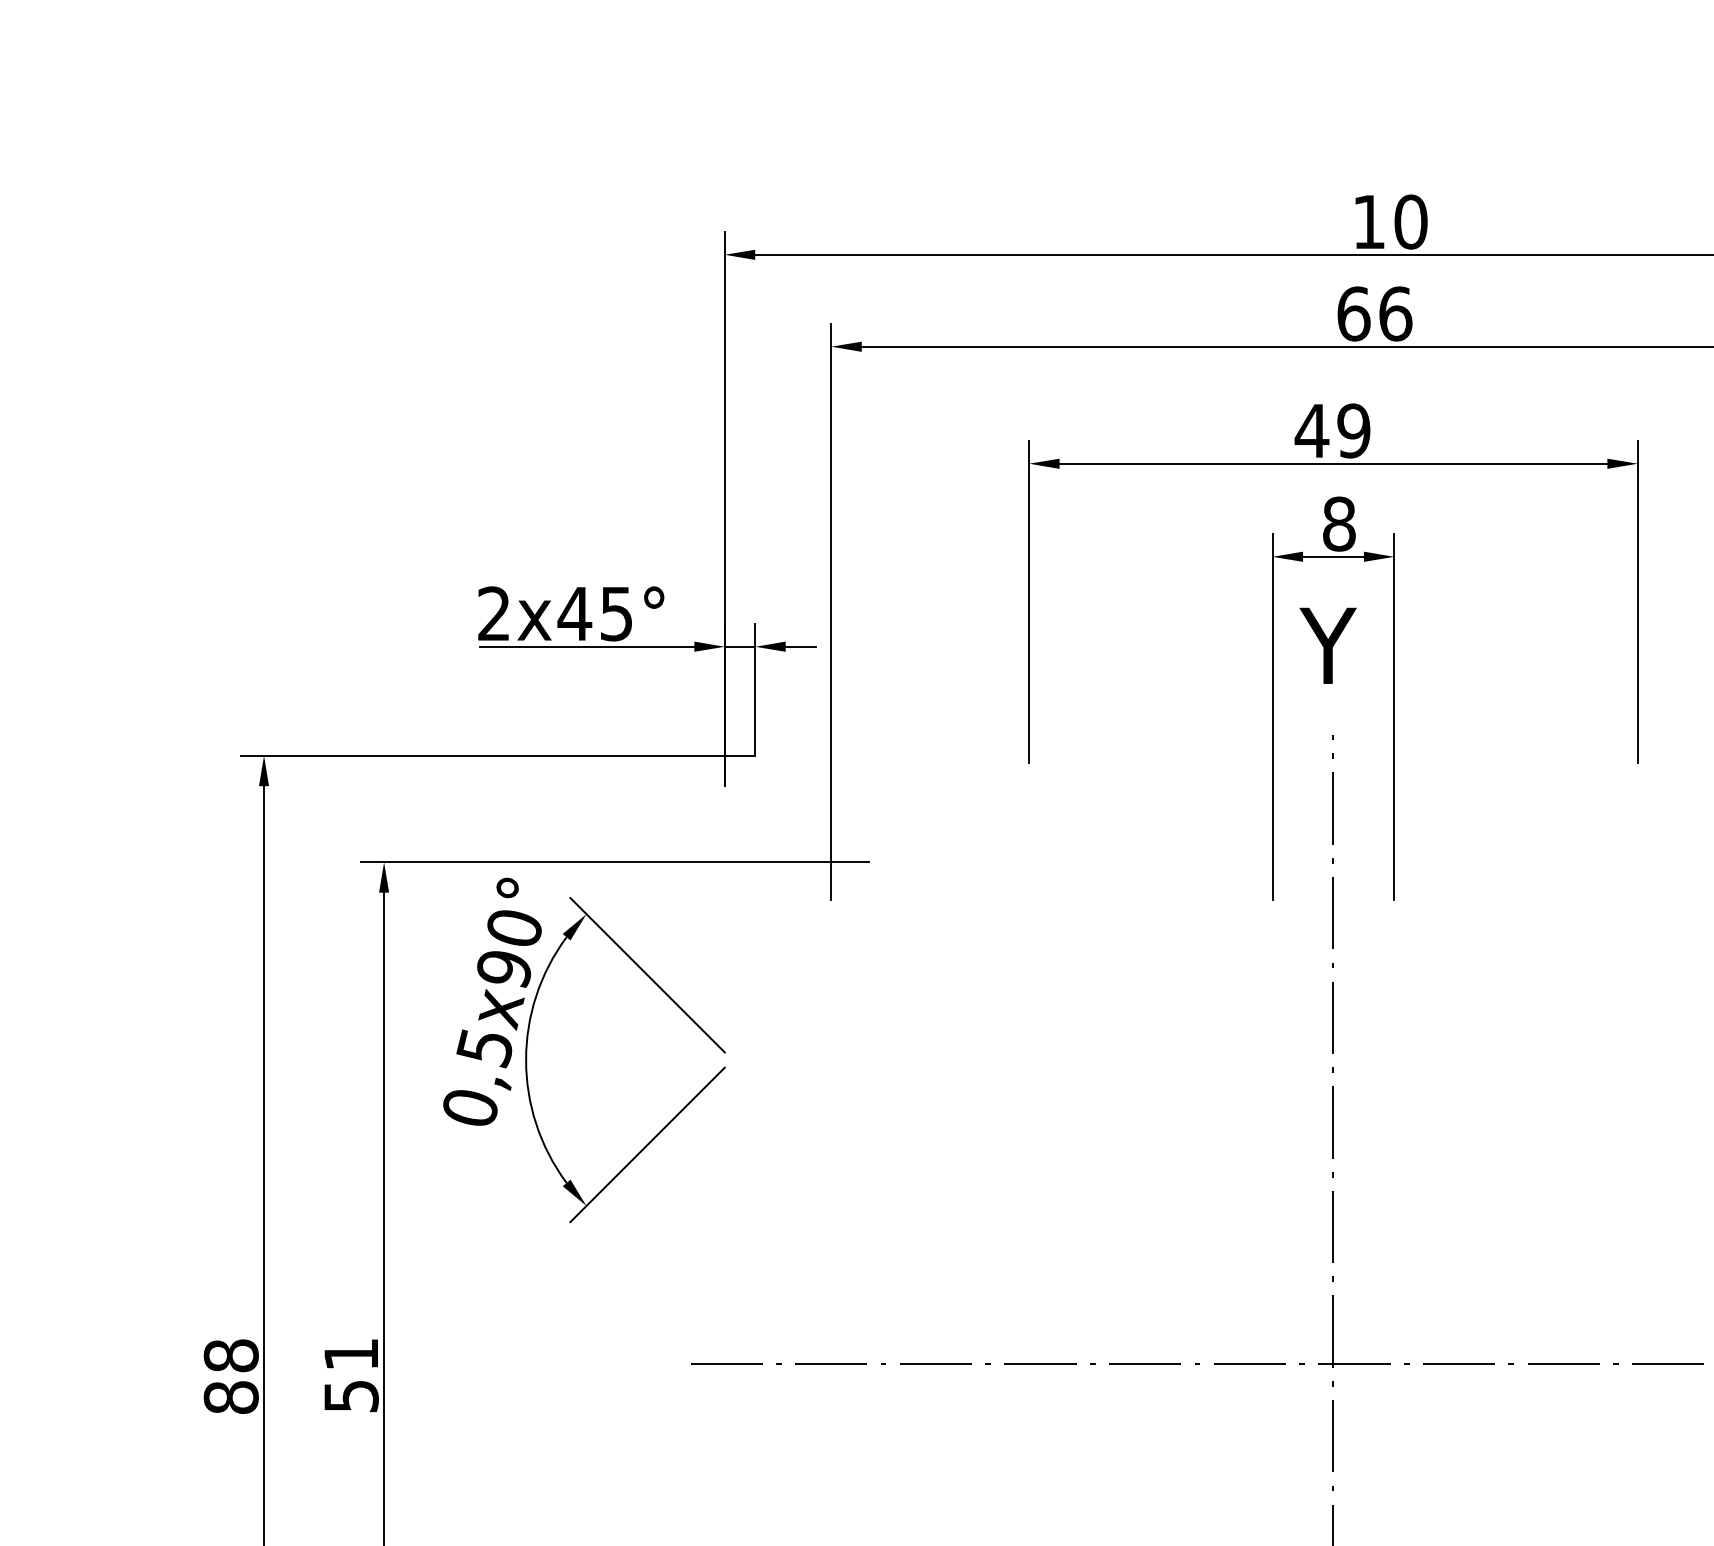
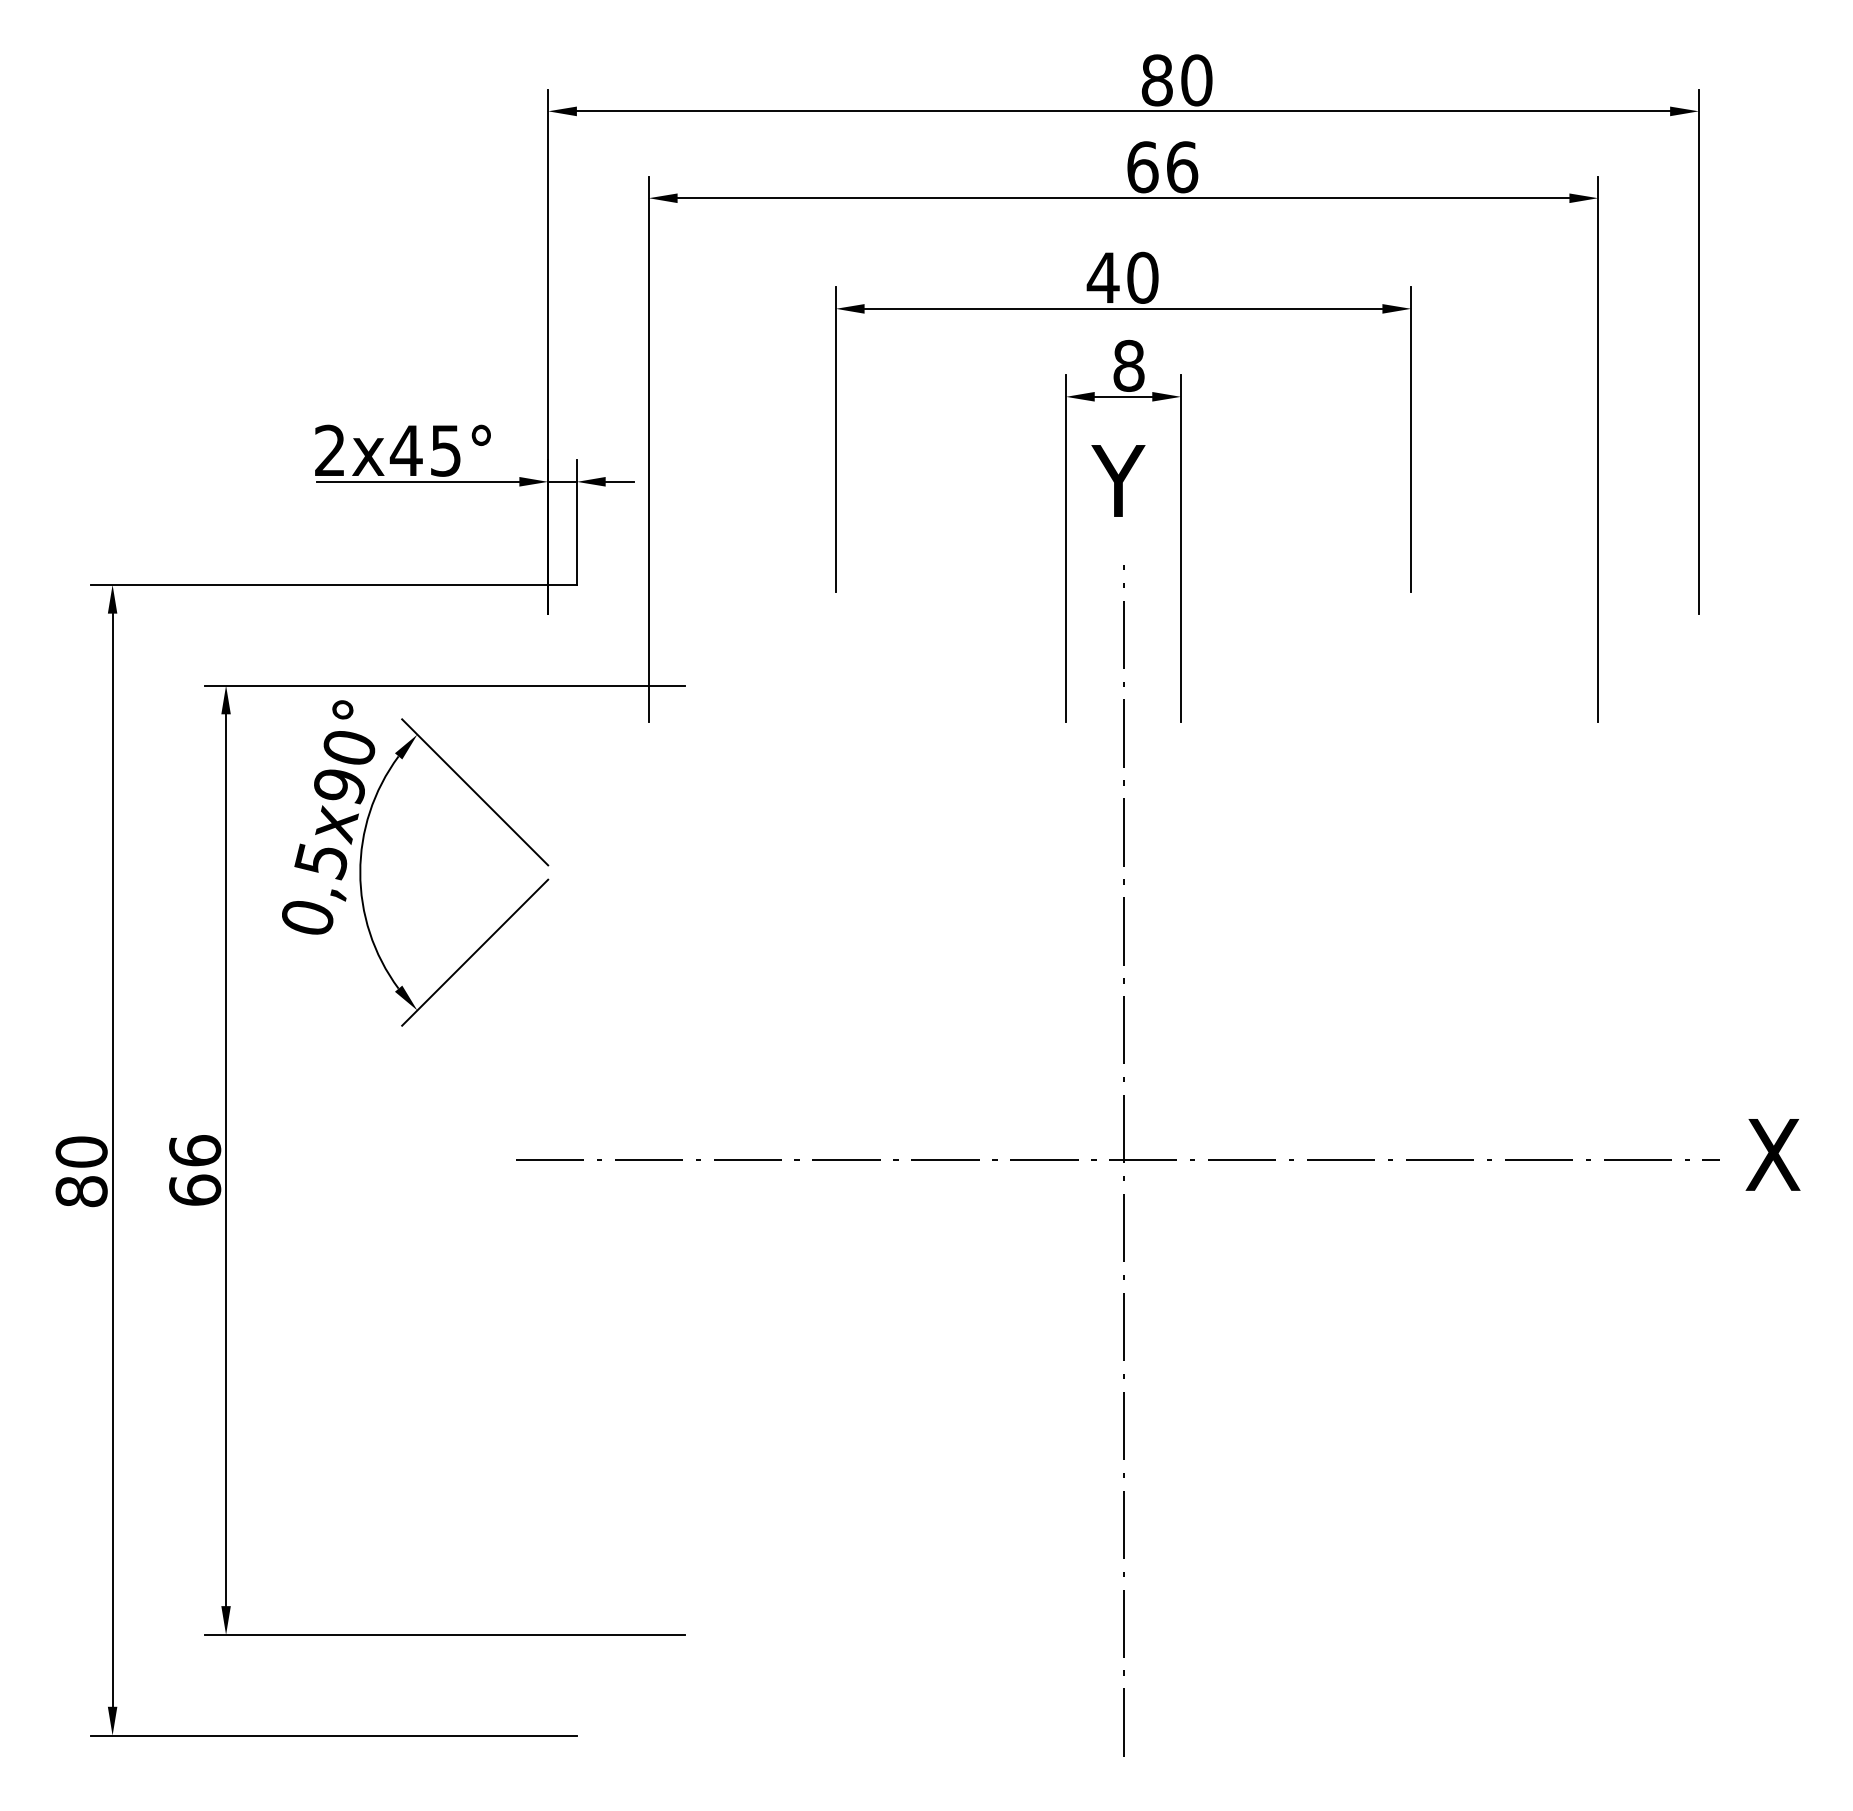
text: (1368, 222) -> (1156, 80), 10 -> 80
text: (1353, 430) -> (1142, 277), 49 -> 40
text: (231, 1355) -> (81, 1151), 88 -> 80
text: (351, 1375) -> (195, 1170), 51 -> 66

